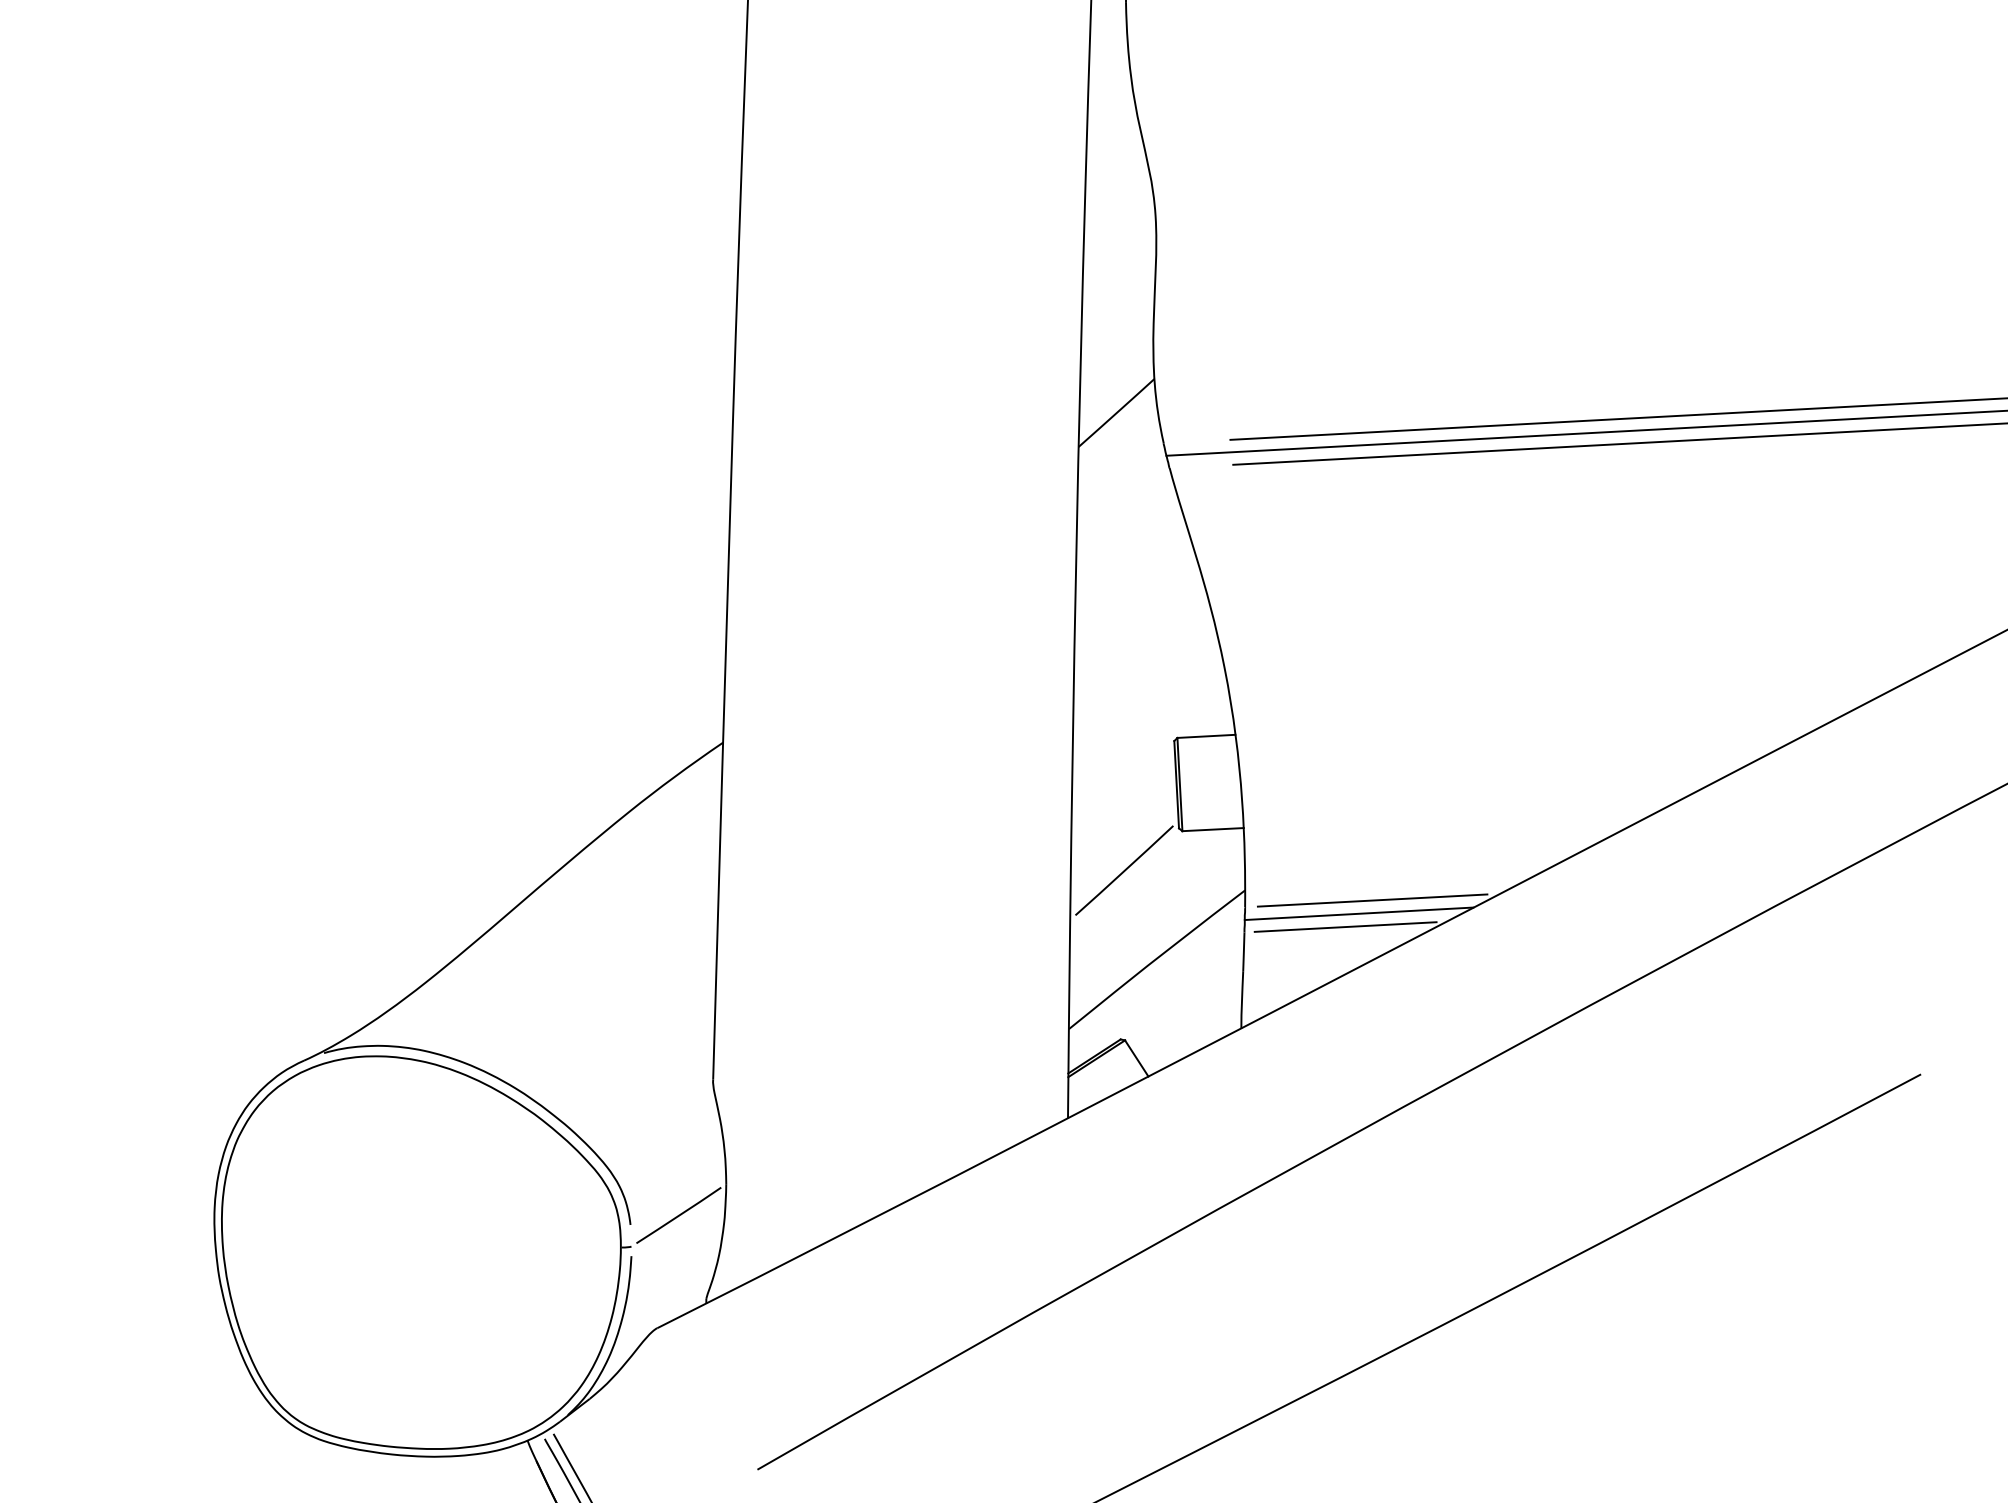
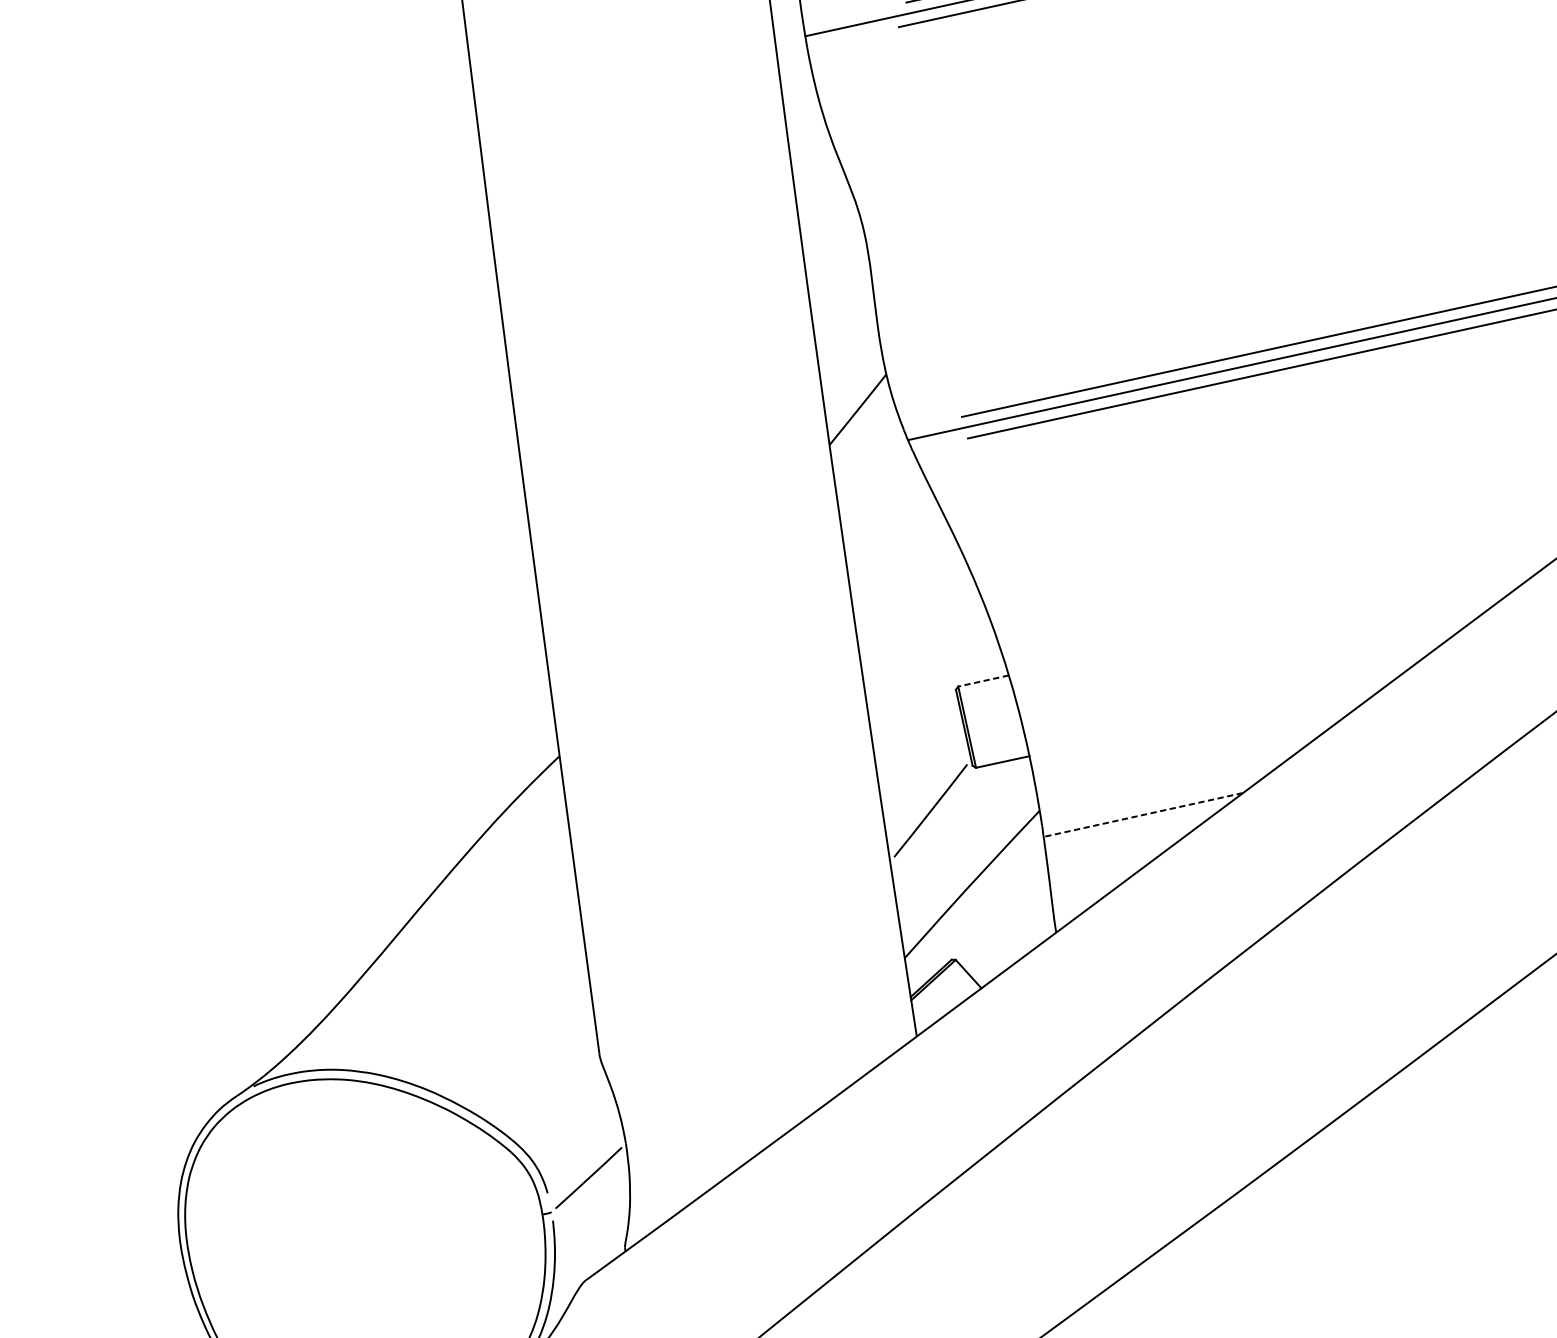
line: (1205, 736) -> (982, 681), solid -> dashed
line: (1372, 900) -> (1153, 801), removed
line: (1358, 913) -> (1142, 814), solid -> dashed
line: (1345, 926) -> (1133, 828), removed

